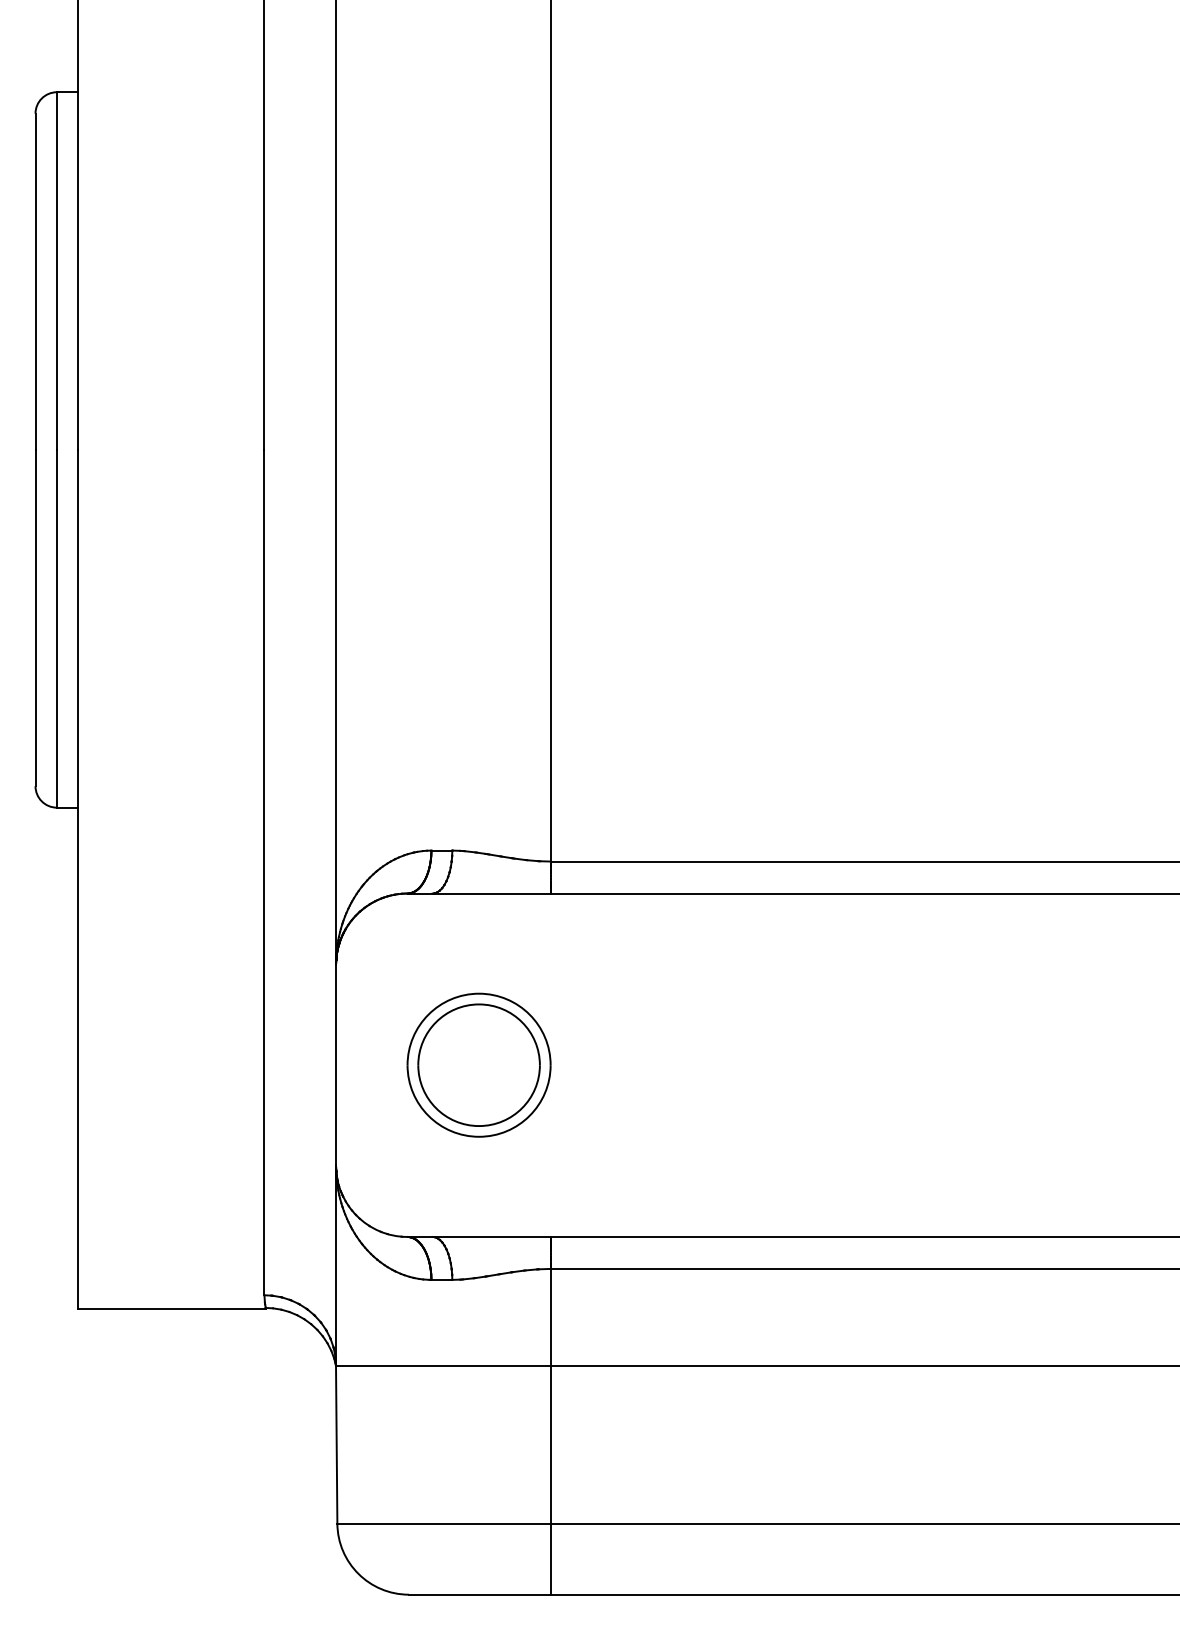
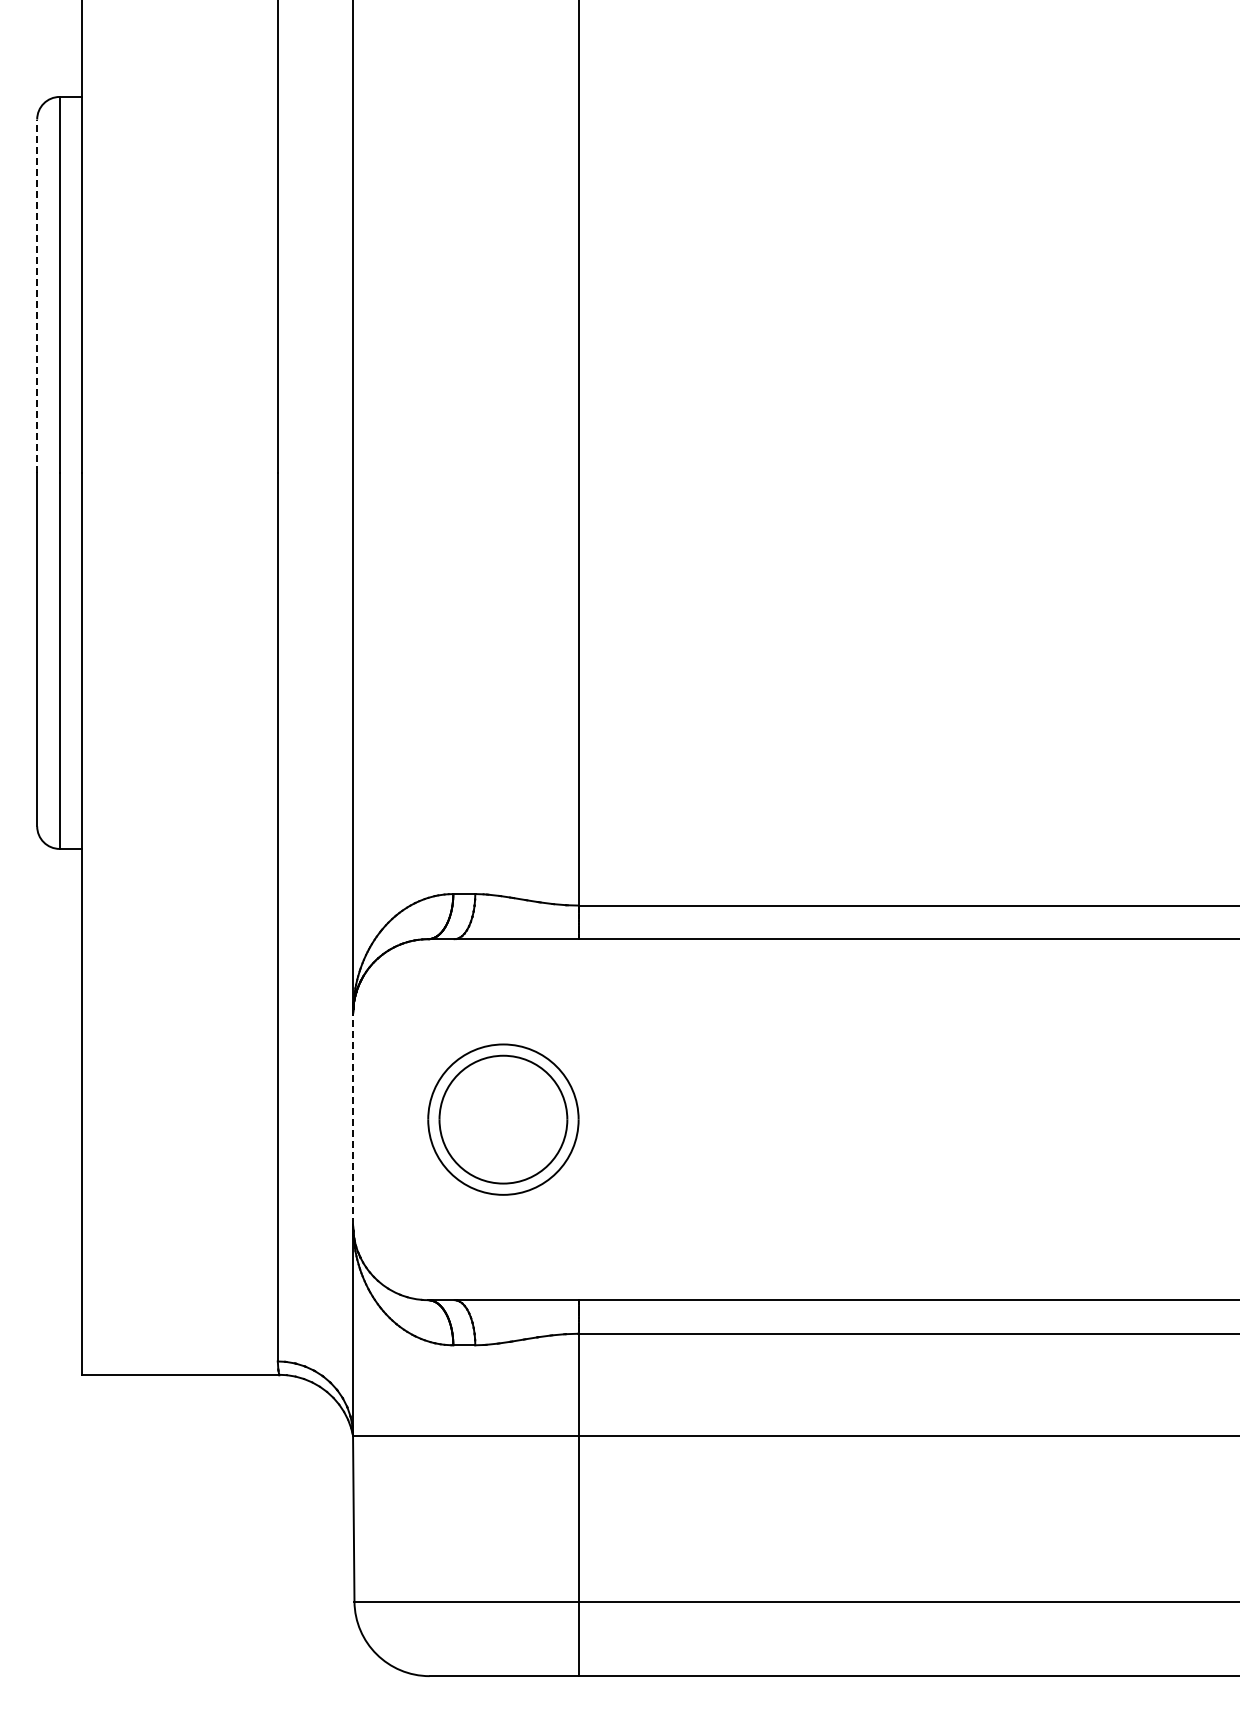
line: (35, 282) -> (37, 296), solid -> dashed
line: (336, 1065) -> (353, 1119), solid -> dashed

